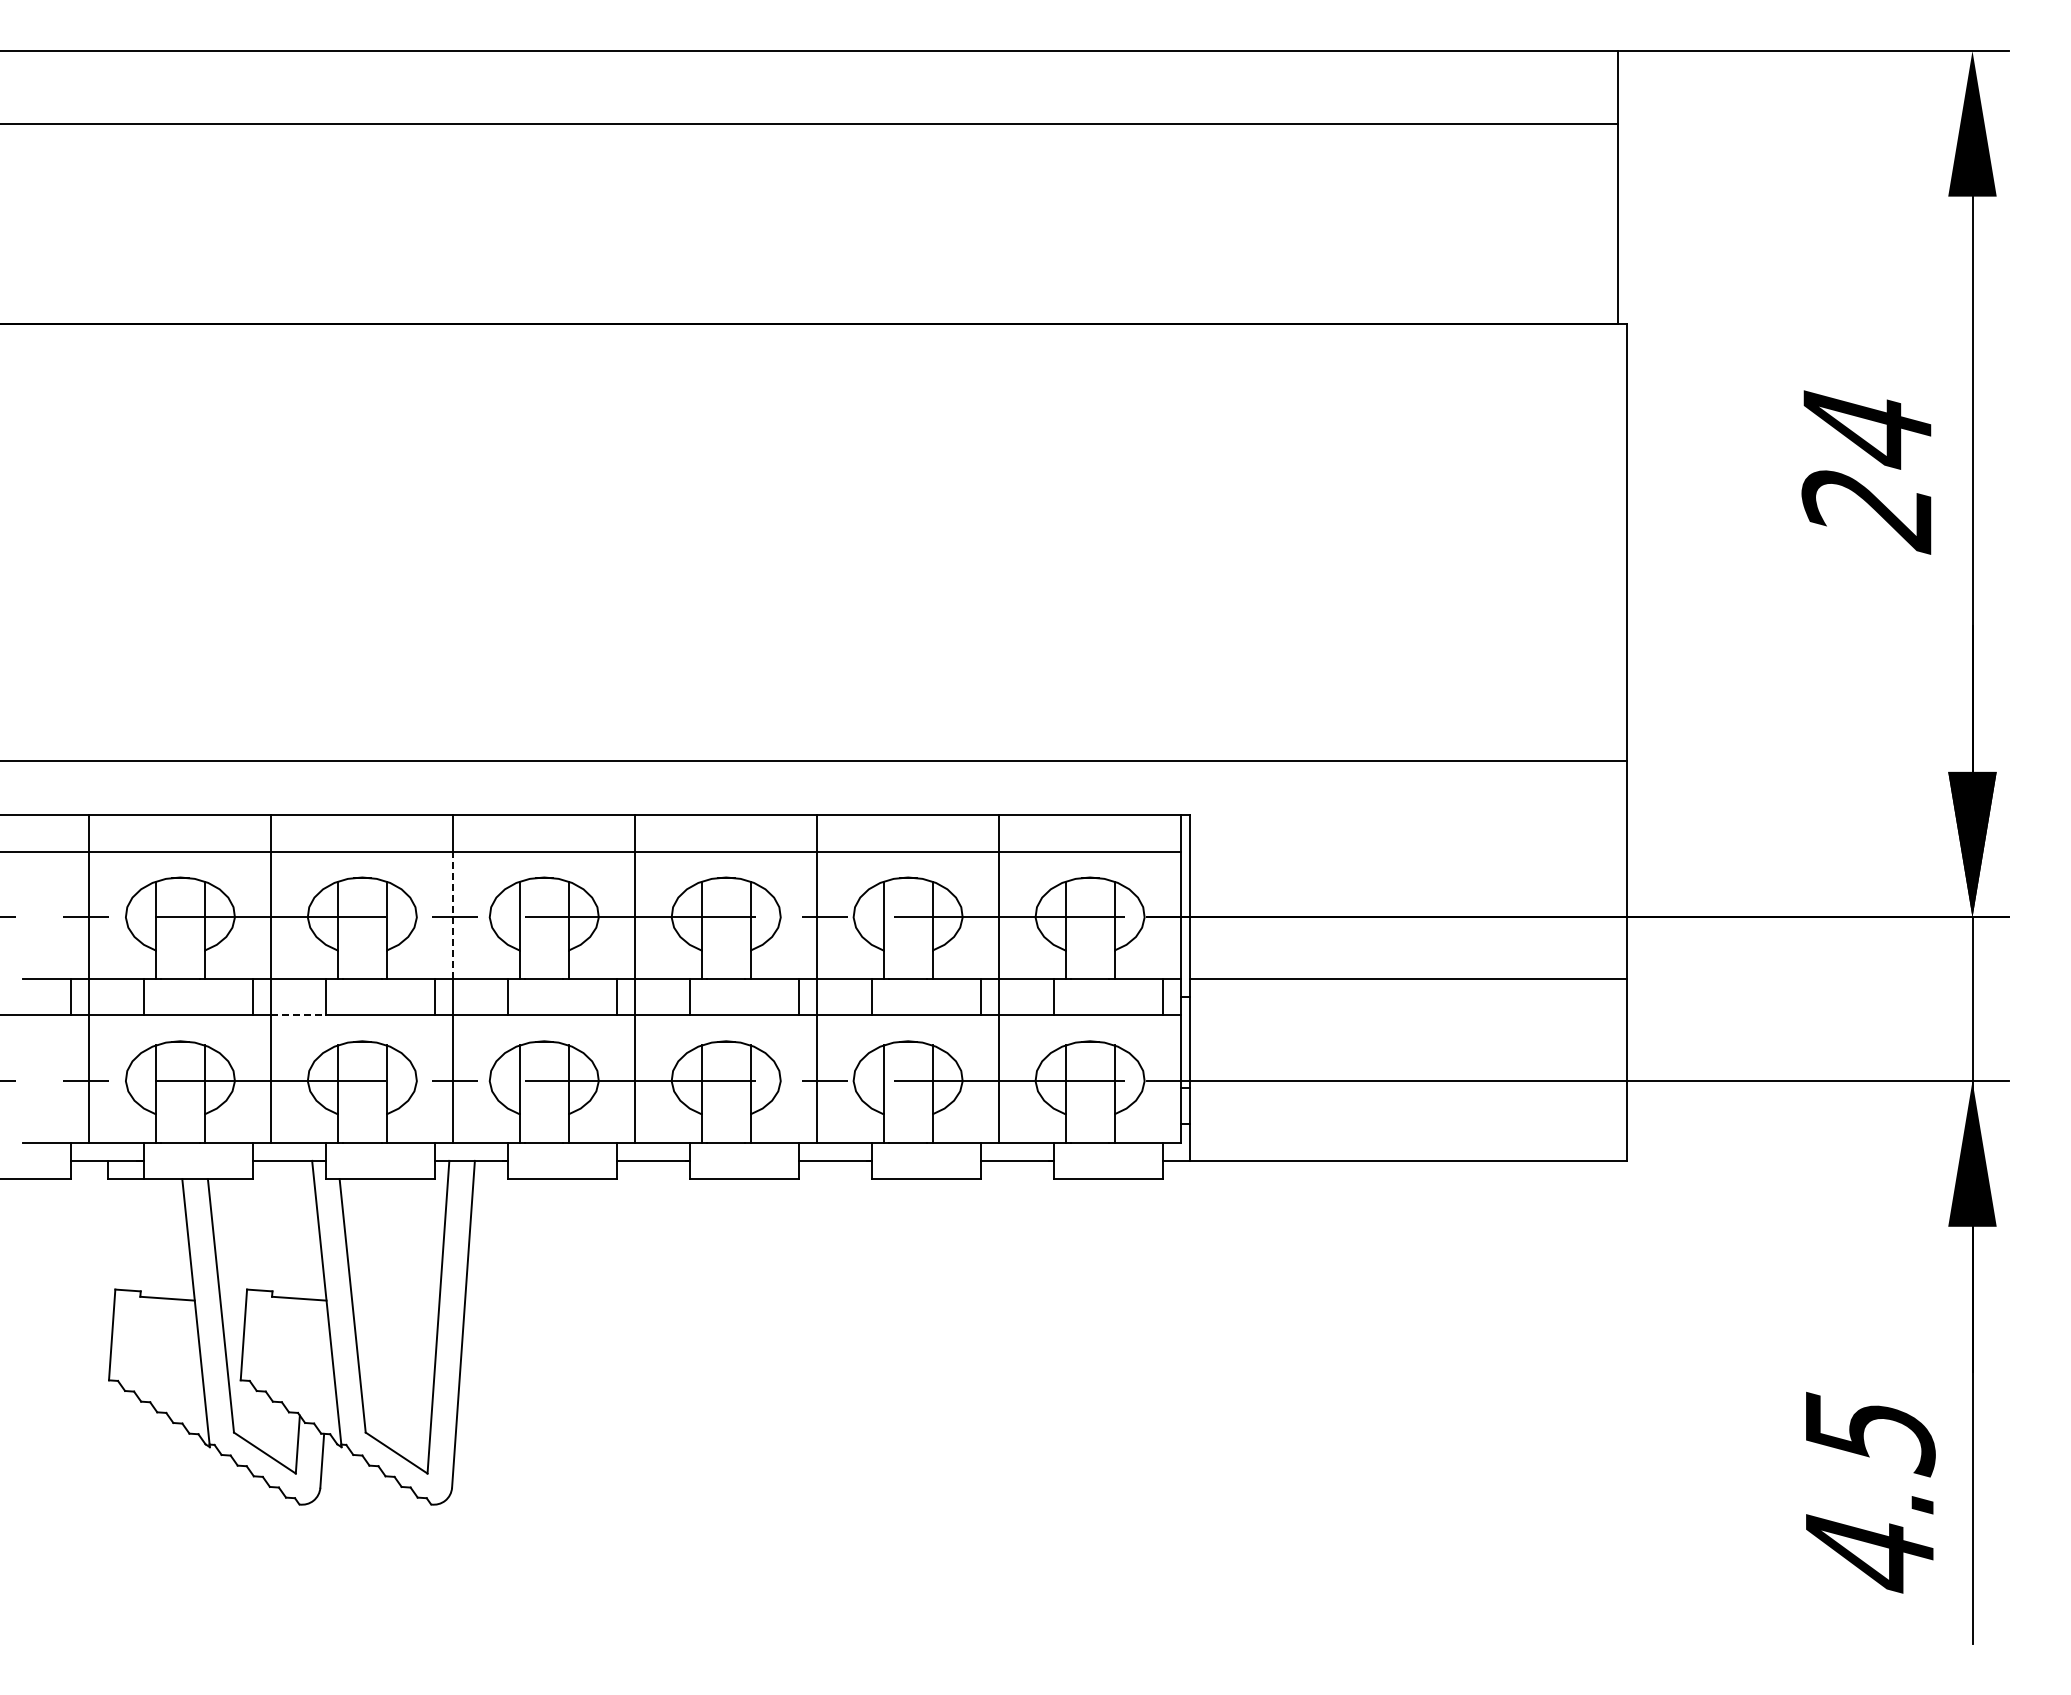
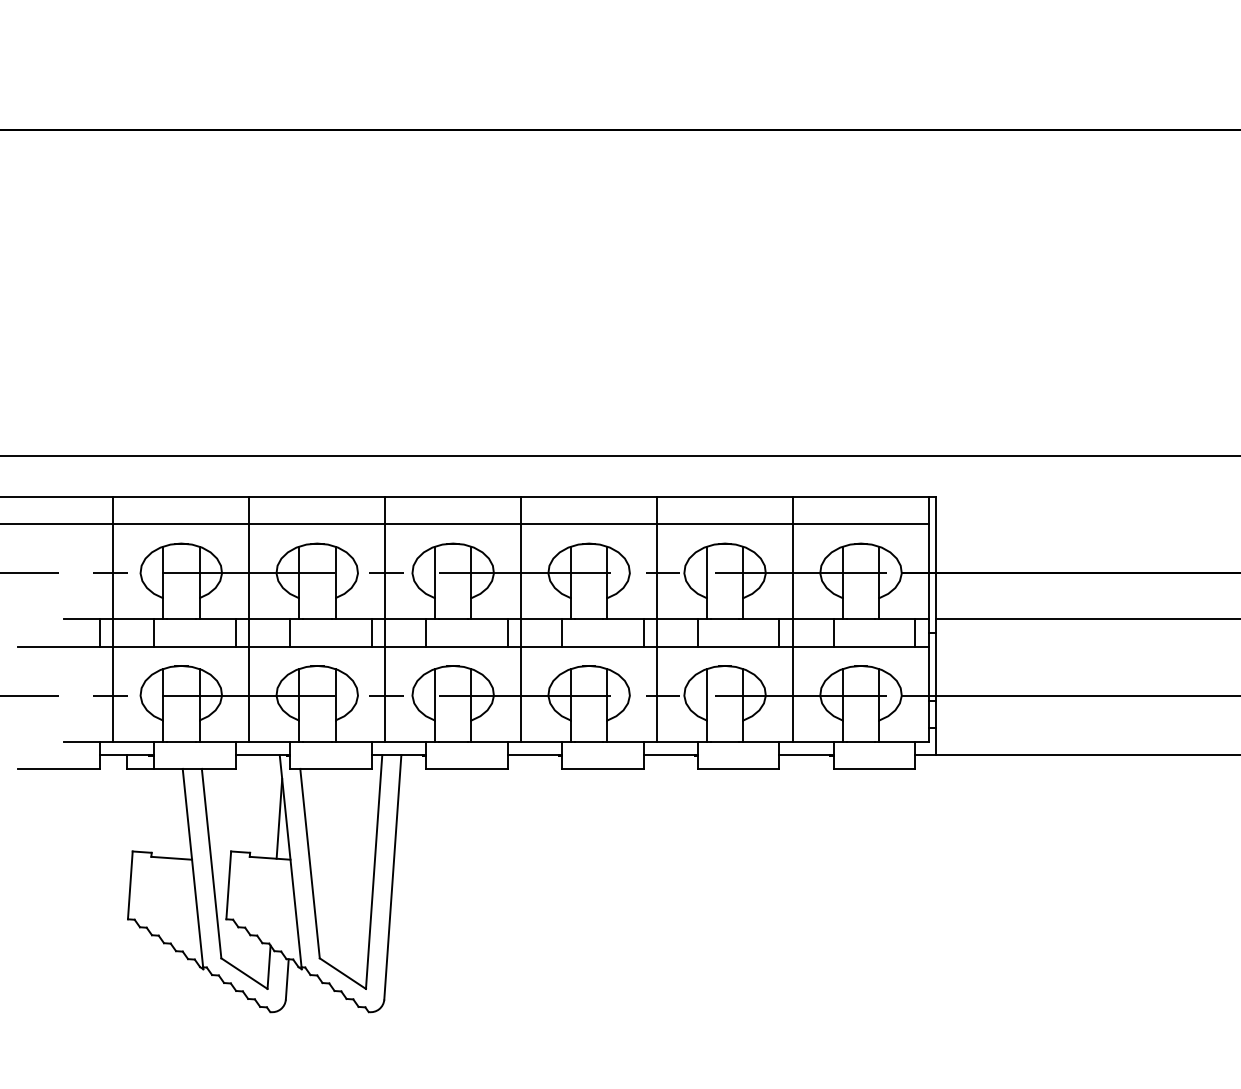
line: (453, 915) -> (385, 571), dashed -> solid
line: (299, 1015) -> (270, 646), dashed -> solid
line: (311, 1245) -> (279, 818), added

